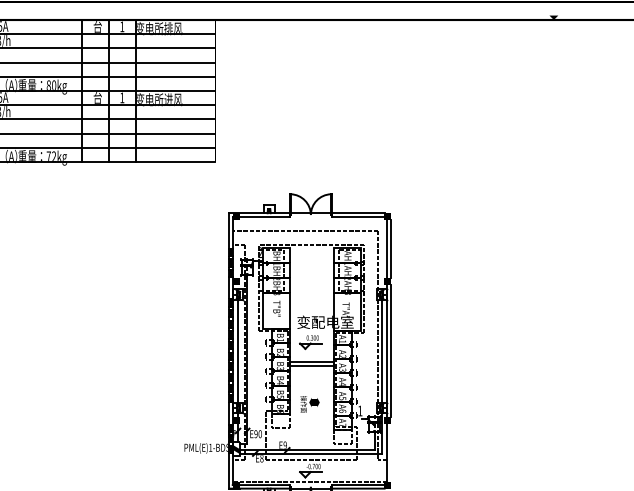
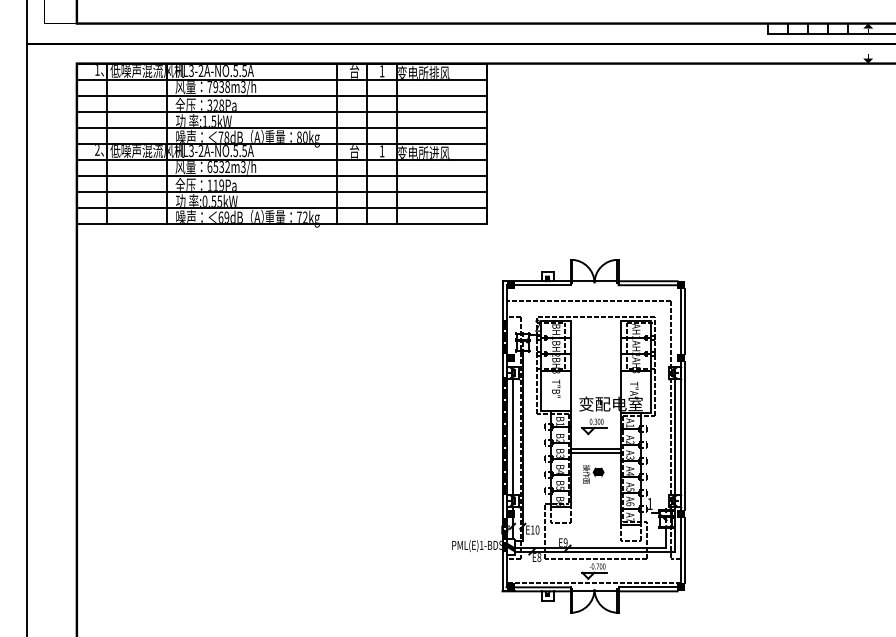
part: (309, 404) -> (593, 474), moved
text: (255, 433) -> (532, 529), E90 -> E10
line: (390, 452) -> (684, 550), added

